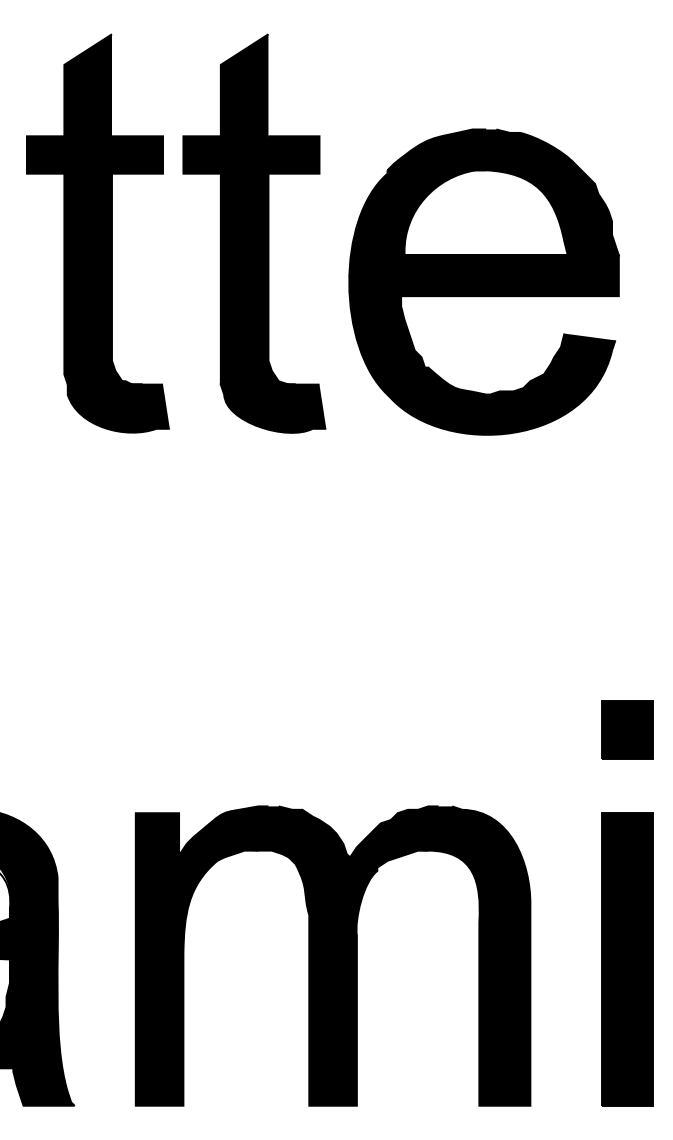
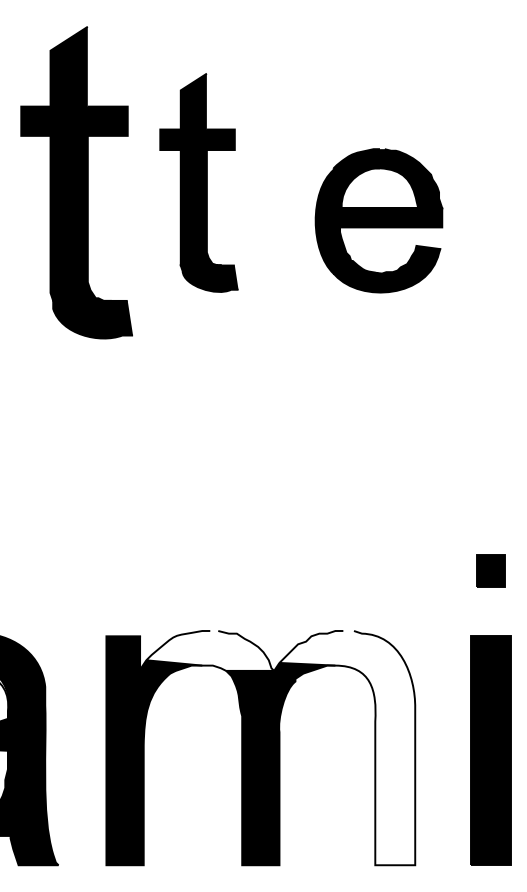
part: (253, 233) -> (198, 182), size x0.7
part: (483, 281) -> (378, 220), size x0.6
part: (626, 729) -> (490, 570), size x0.7
fill: (268, 831) -> (210, 650), removed
fill: (443, 955) -> (347, 747), removed

